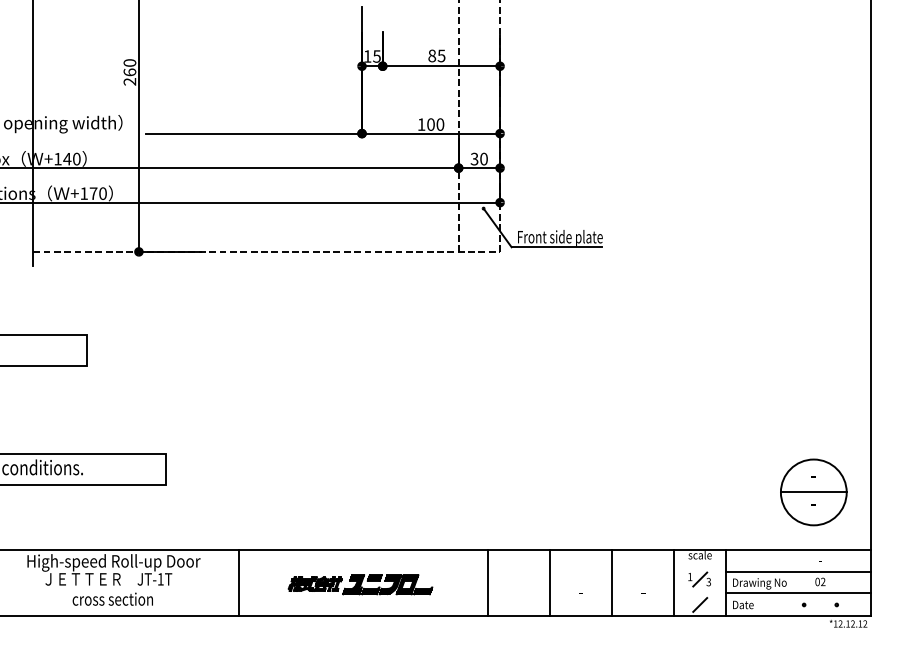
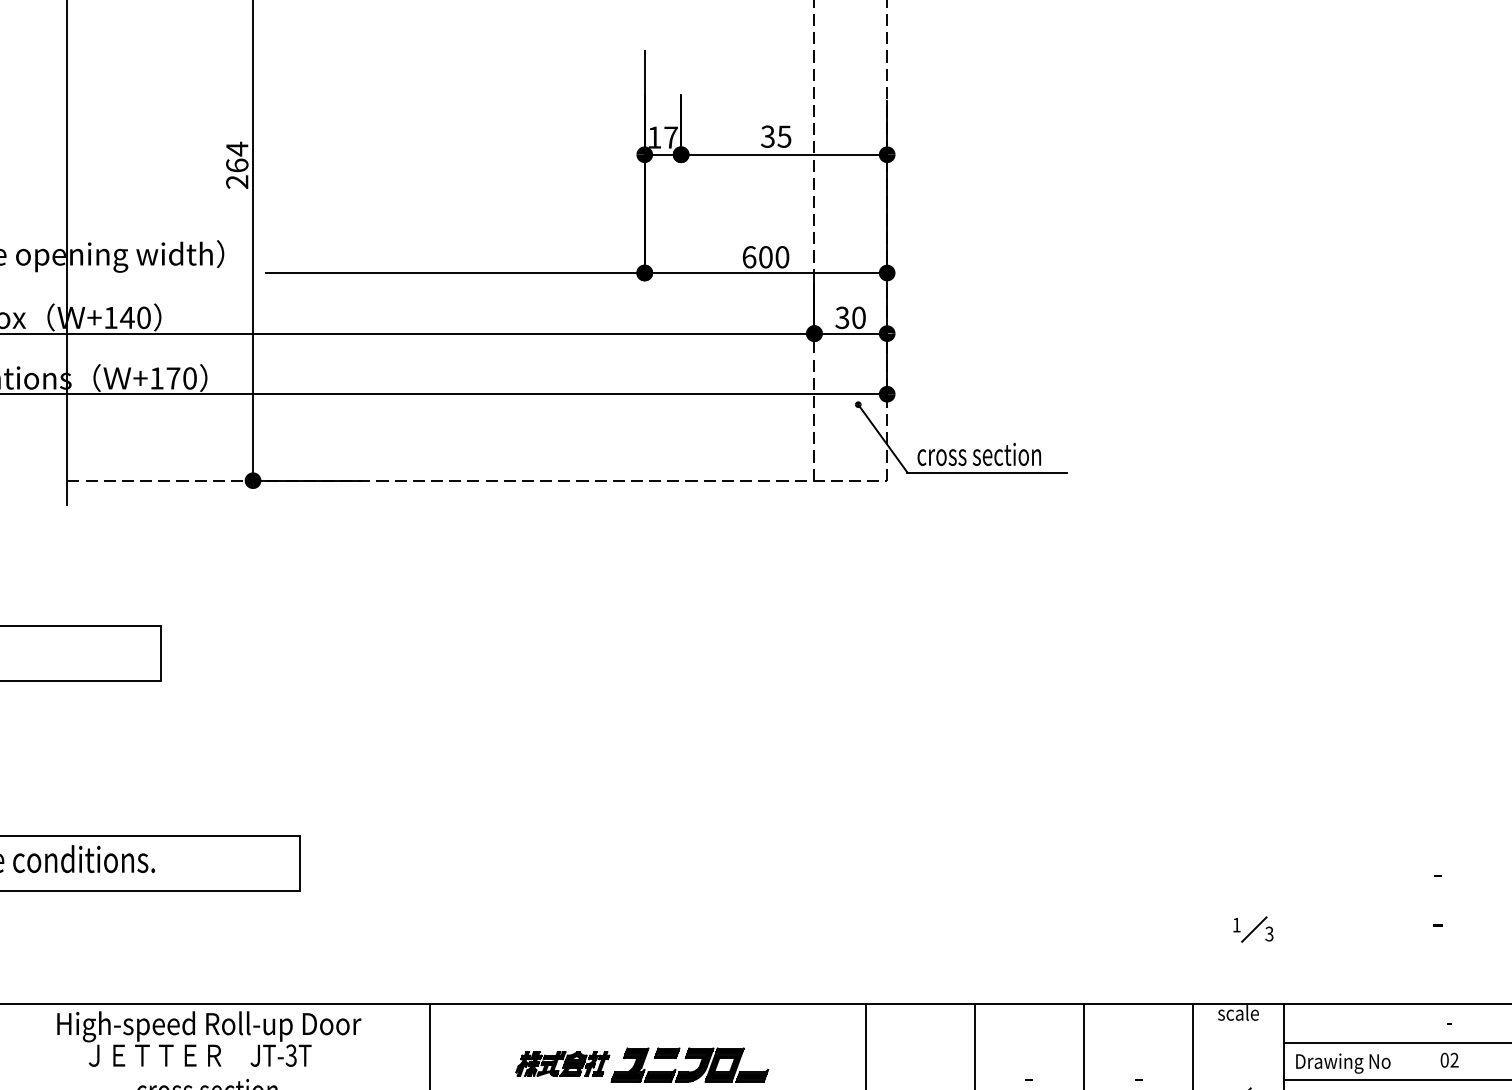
text: (432, 55) -> (768, 135), 85 -> 35
text: (376, 56) -> (670, 137), 15 -> 17
text: (129, 62) -> (236, 148), 260 -> 264
text: (421, 124) -> (749, 257), 100 -> 600
text: (559, 237) -> (991, 455), Front side plate -> cross section
part: (813, 492) -> (1437, 903), removed
text: (160, 579) -> (290, 1055), JT-1T -> JT-3T
part: (699, 579) -> (1253, 929), moved

